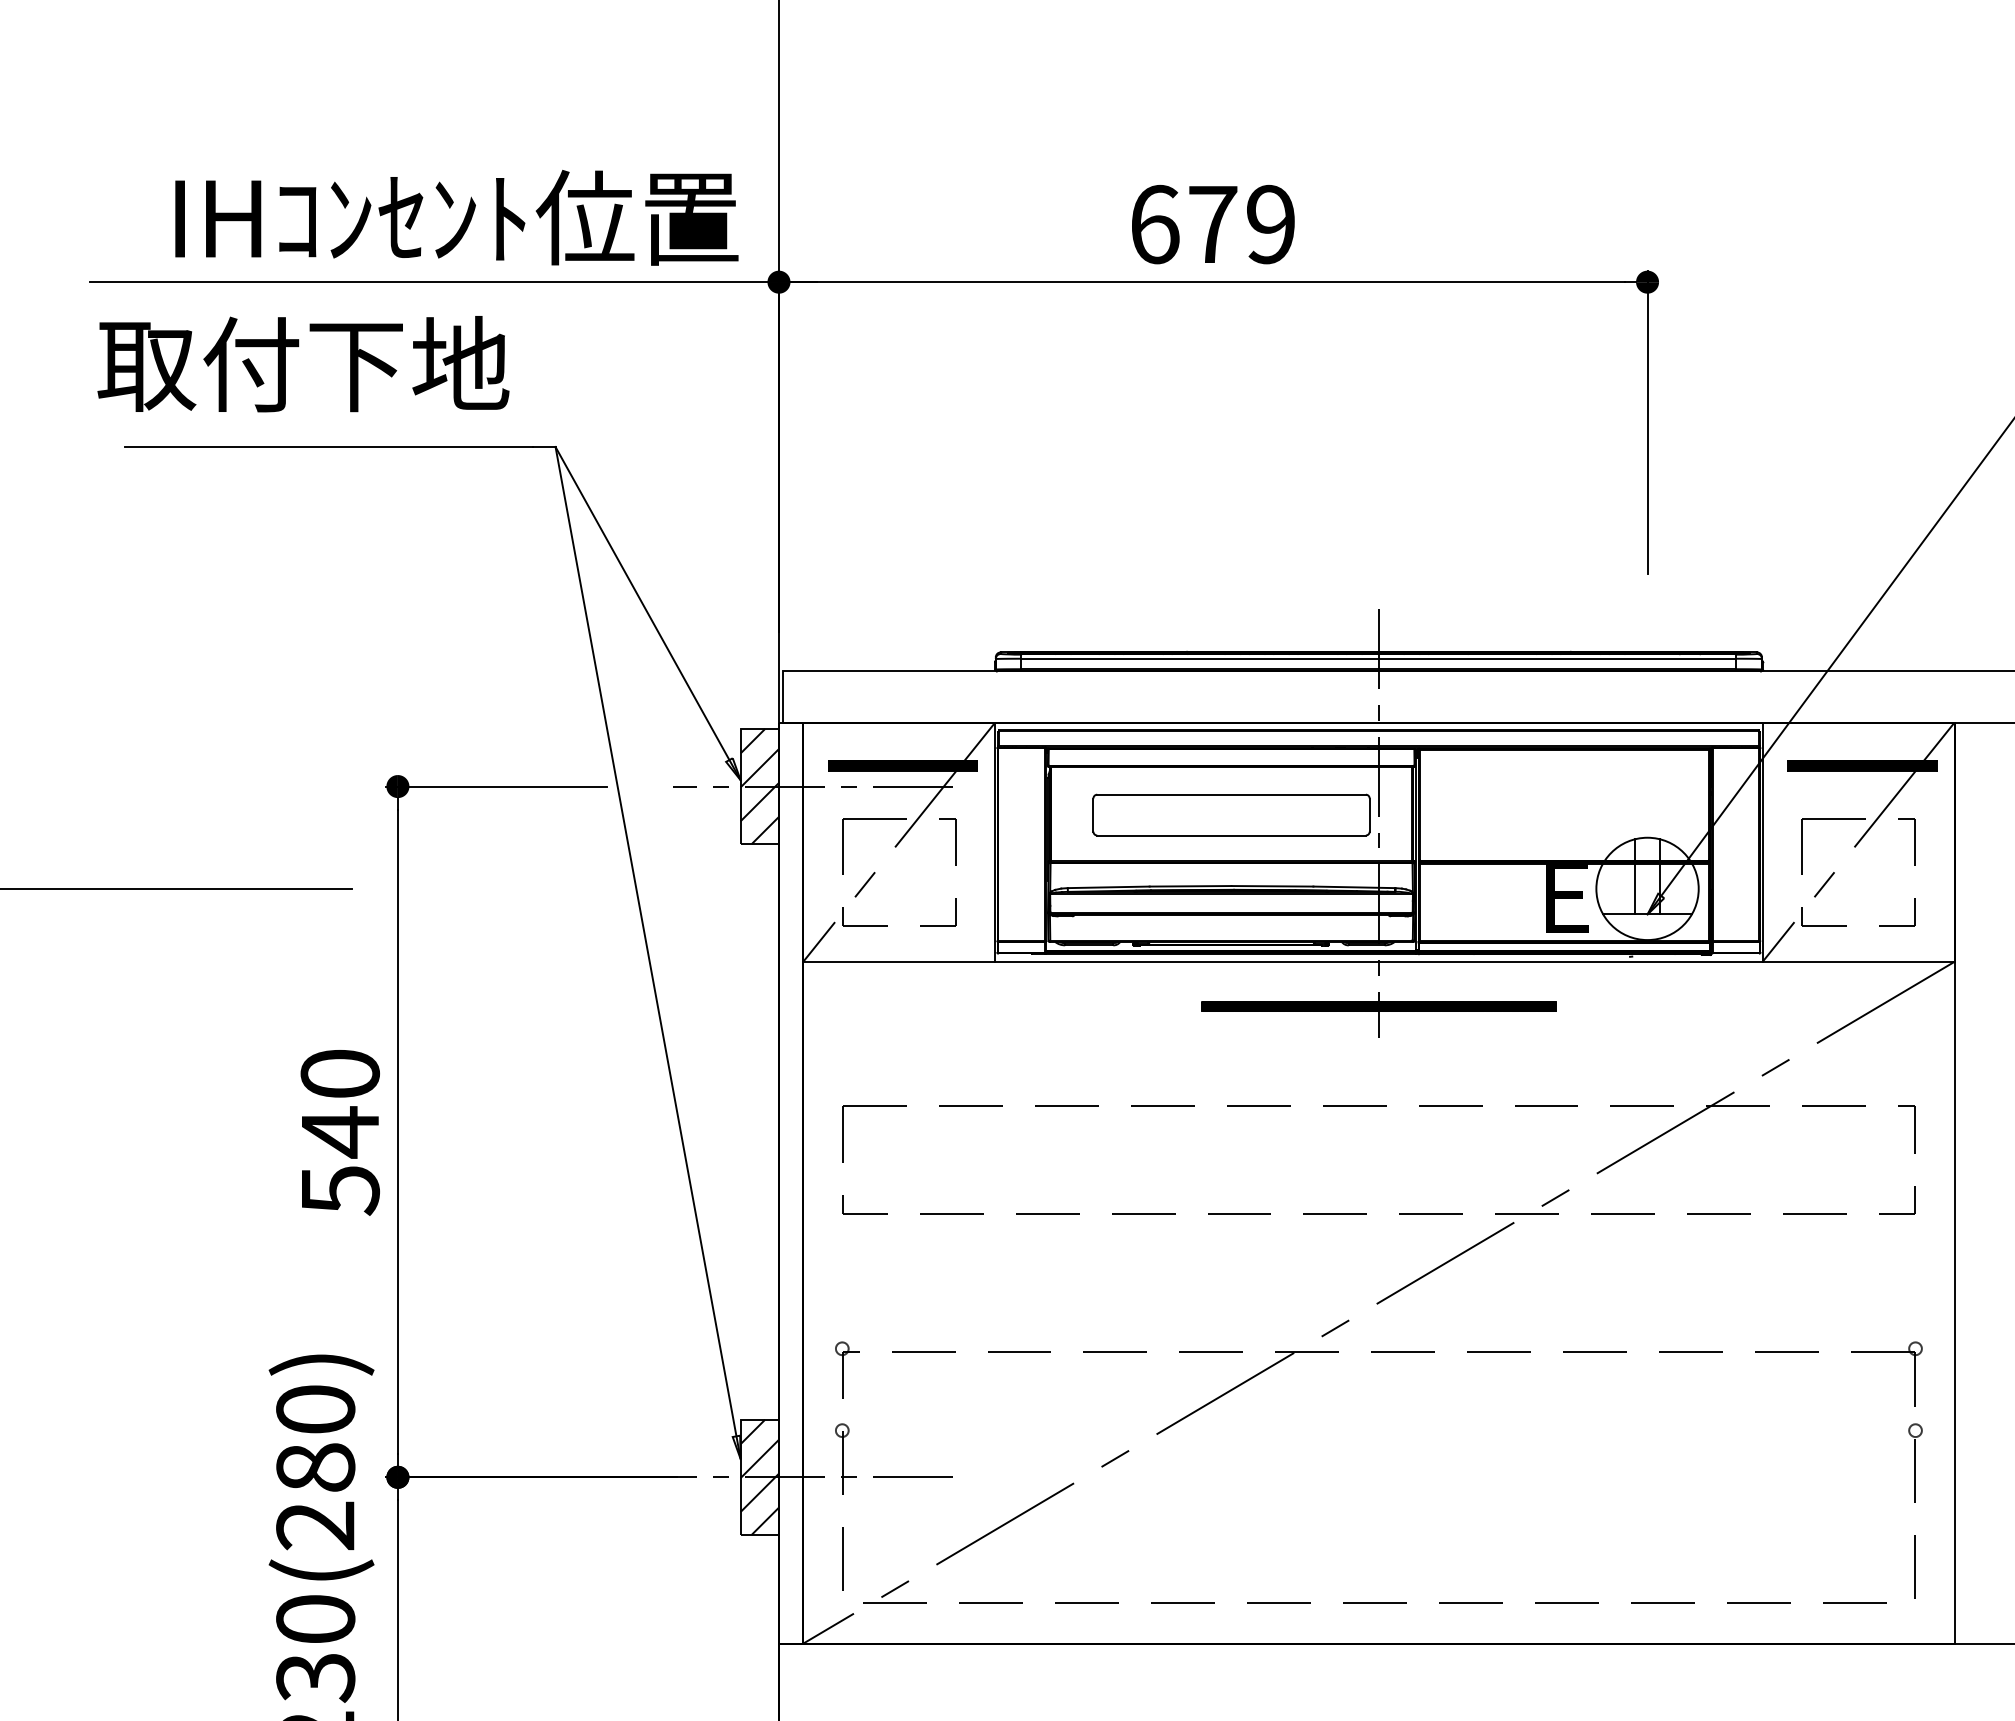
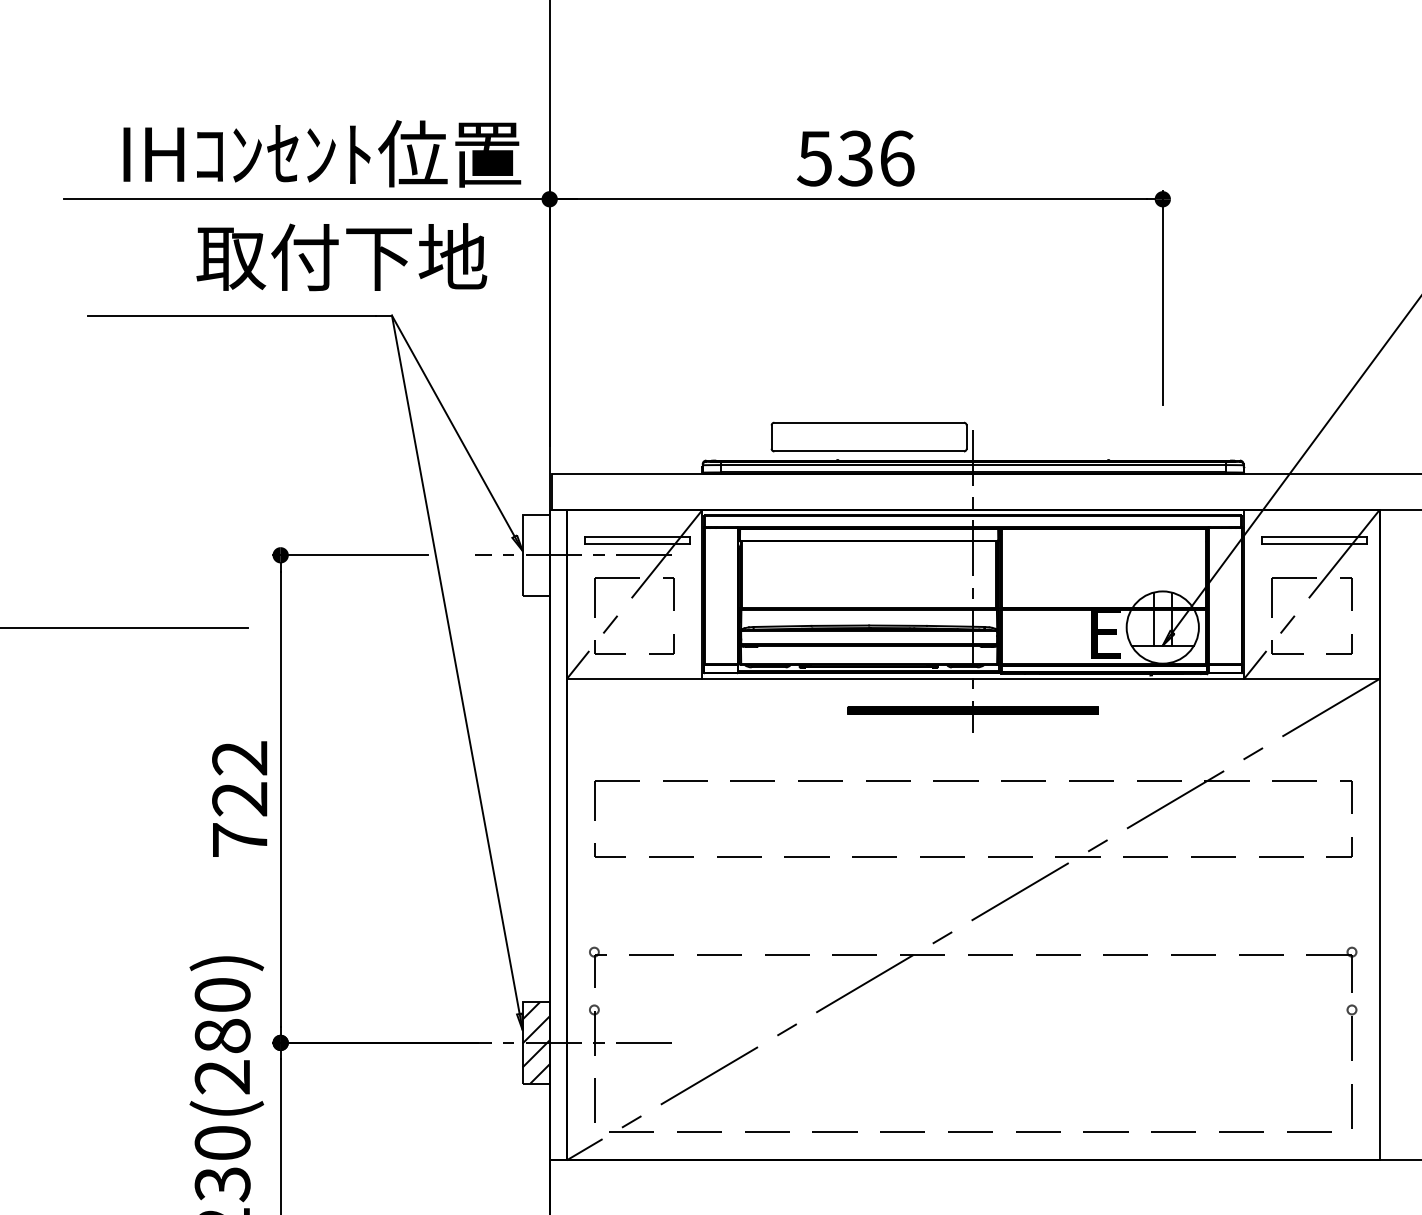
text: (1212, 224) -> (855, 158), 679 -> 536
text: (303, 364) -> (341, 257), moved
hatch: (902, 765) -> (636, 540), removed
hatch: (1862, 765) -> (1314, 540), removed
hatch: (759, 786) -> (535, 555), removed
part: (1231, 814) -> (869, 436), moved
text: (339, 1132) -> (239, 799), 540 -> 722

